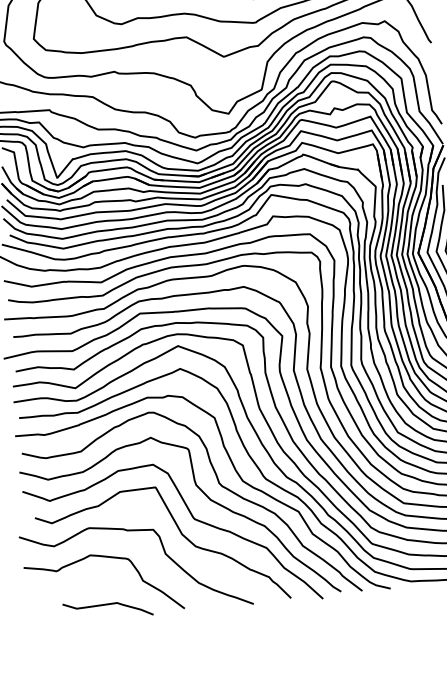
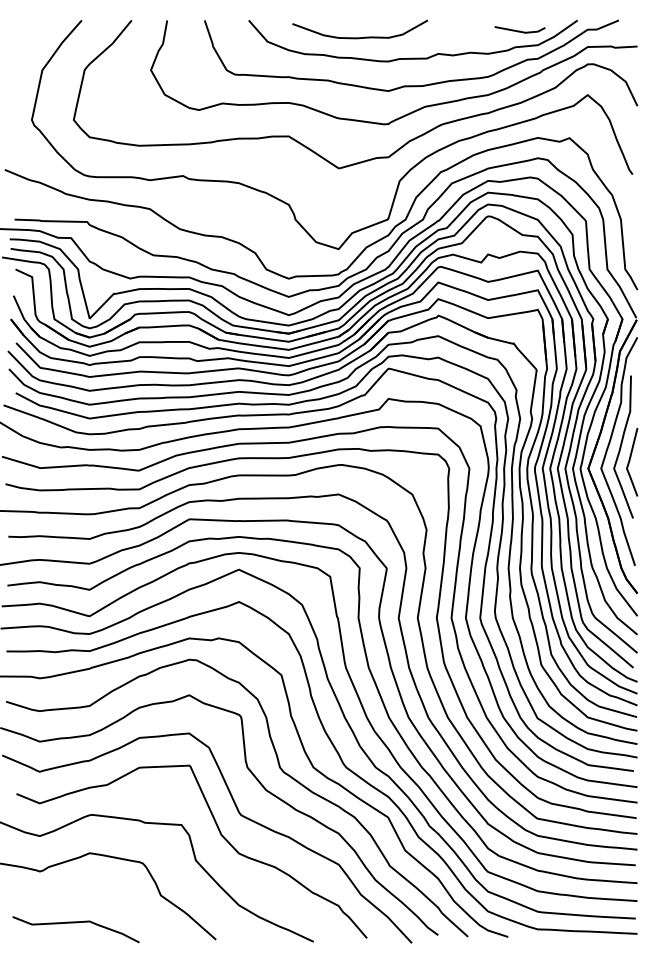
curve: (107, 605) -> (75, 923), moved

